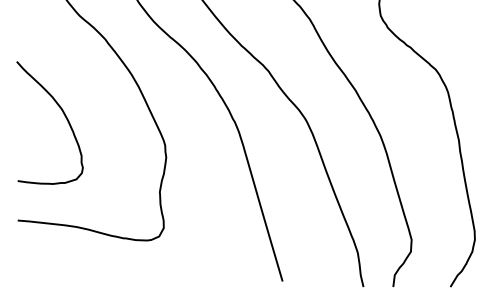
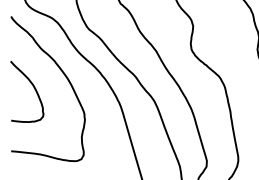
curve: (60, 112) -> (32, 86), moved

